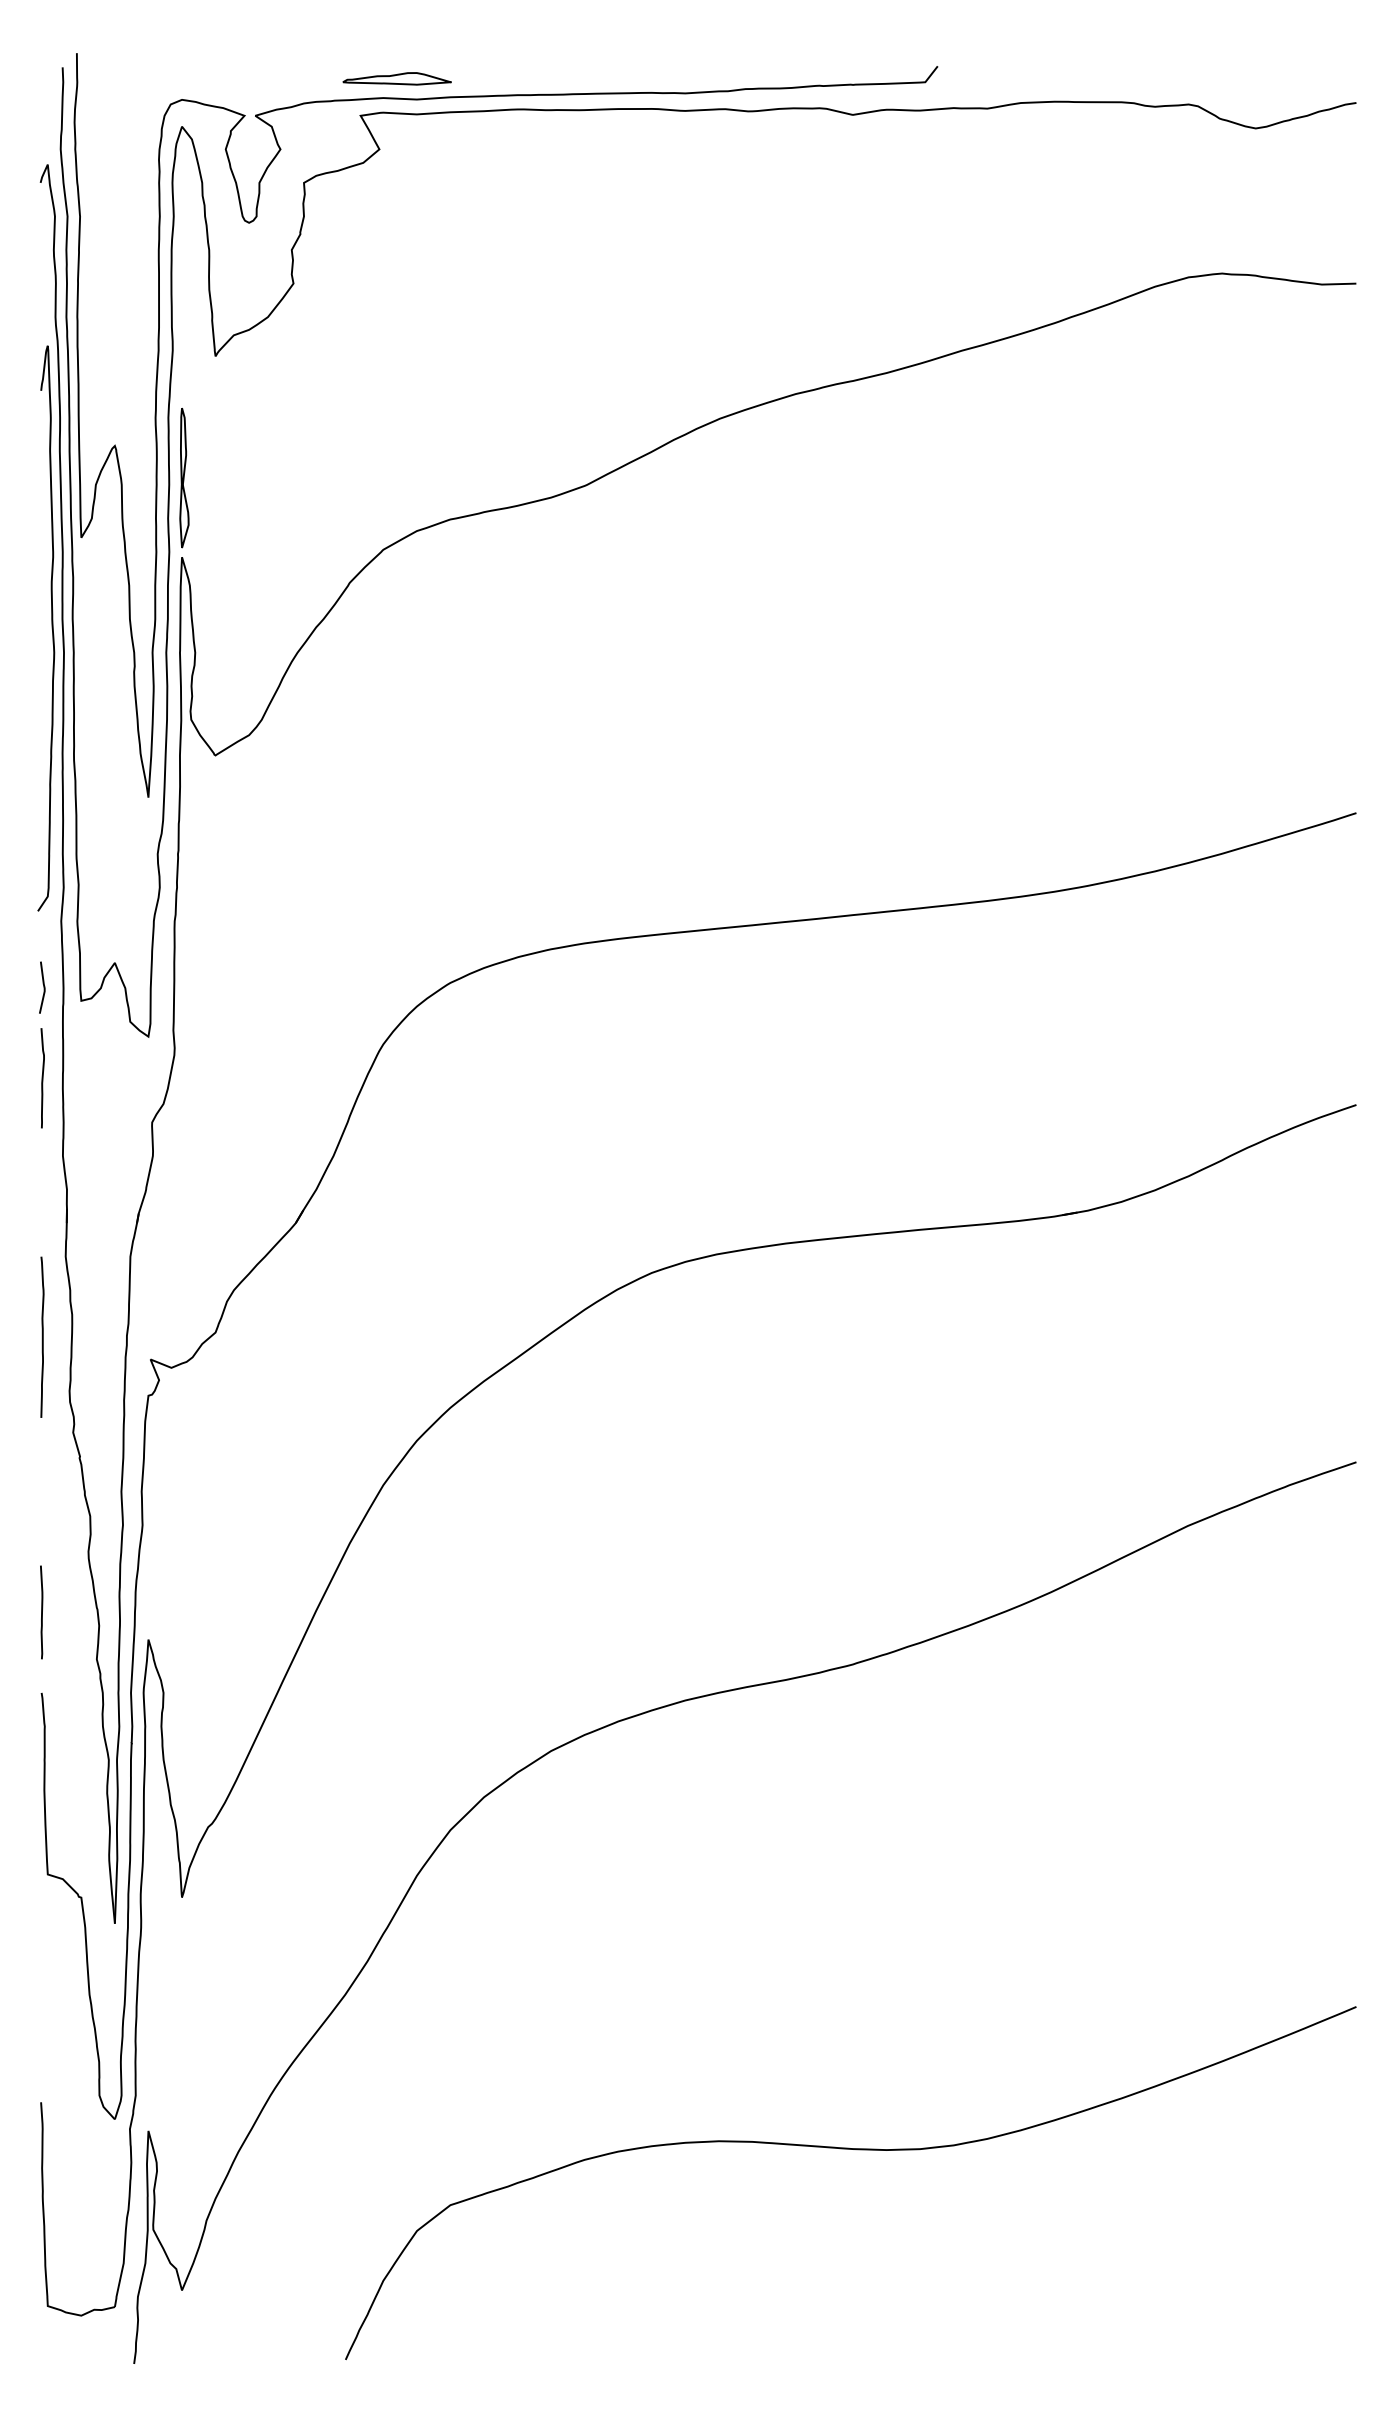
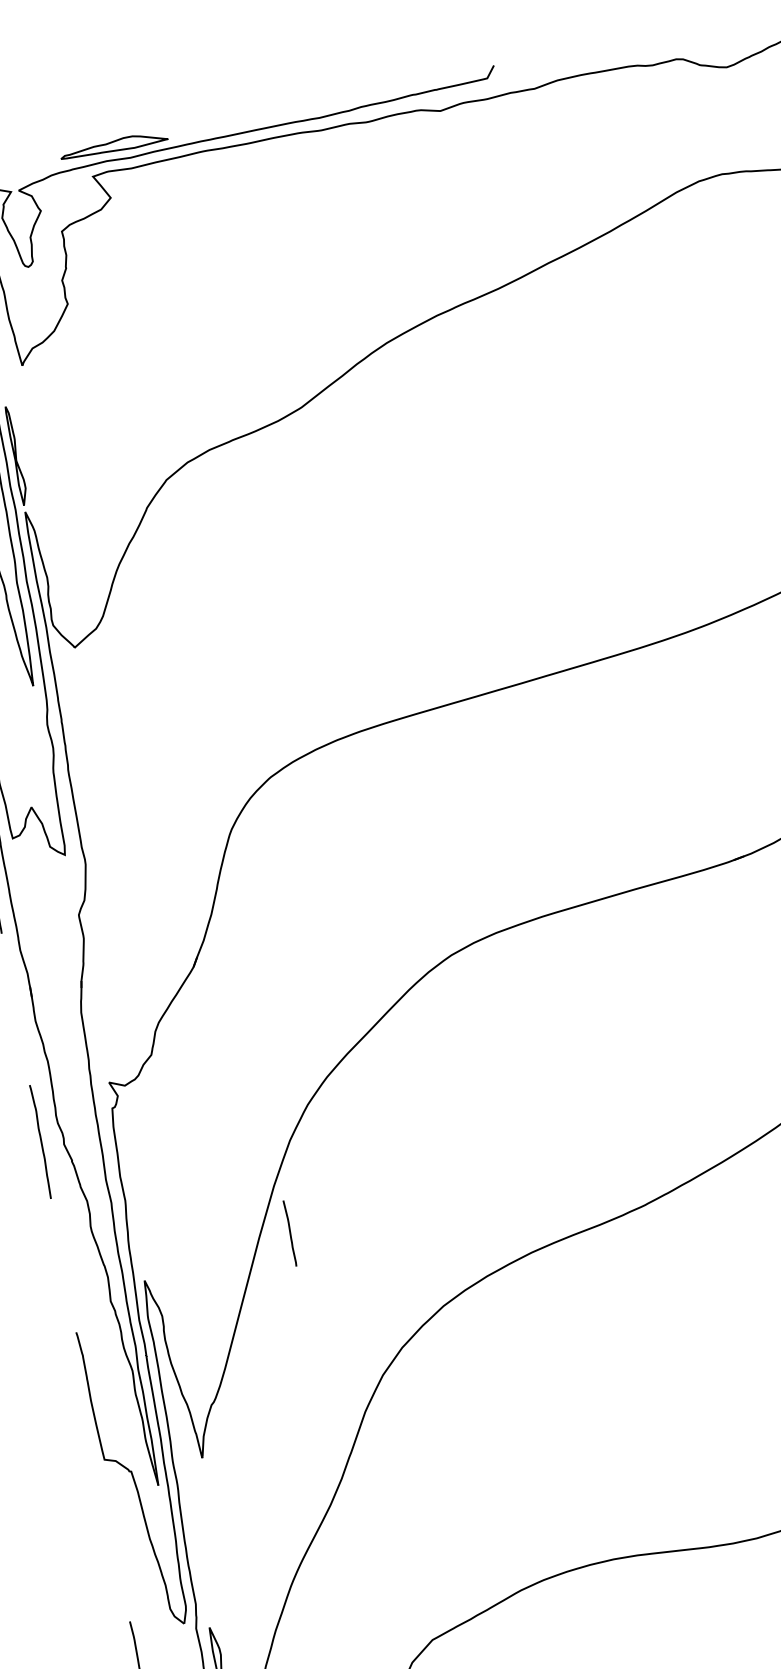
part: (396, 78) -> (113, 145), size x1.4
curve: (42, 1336) -> (41, 1141), moved
line: (41, 1612) -> (290, 1233), moved

